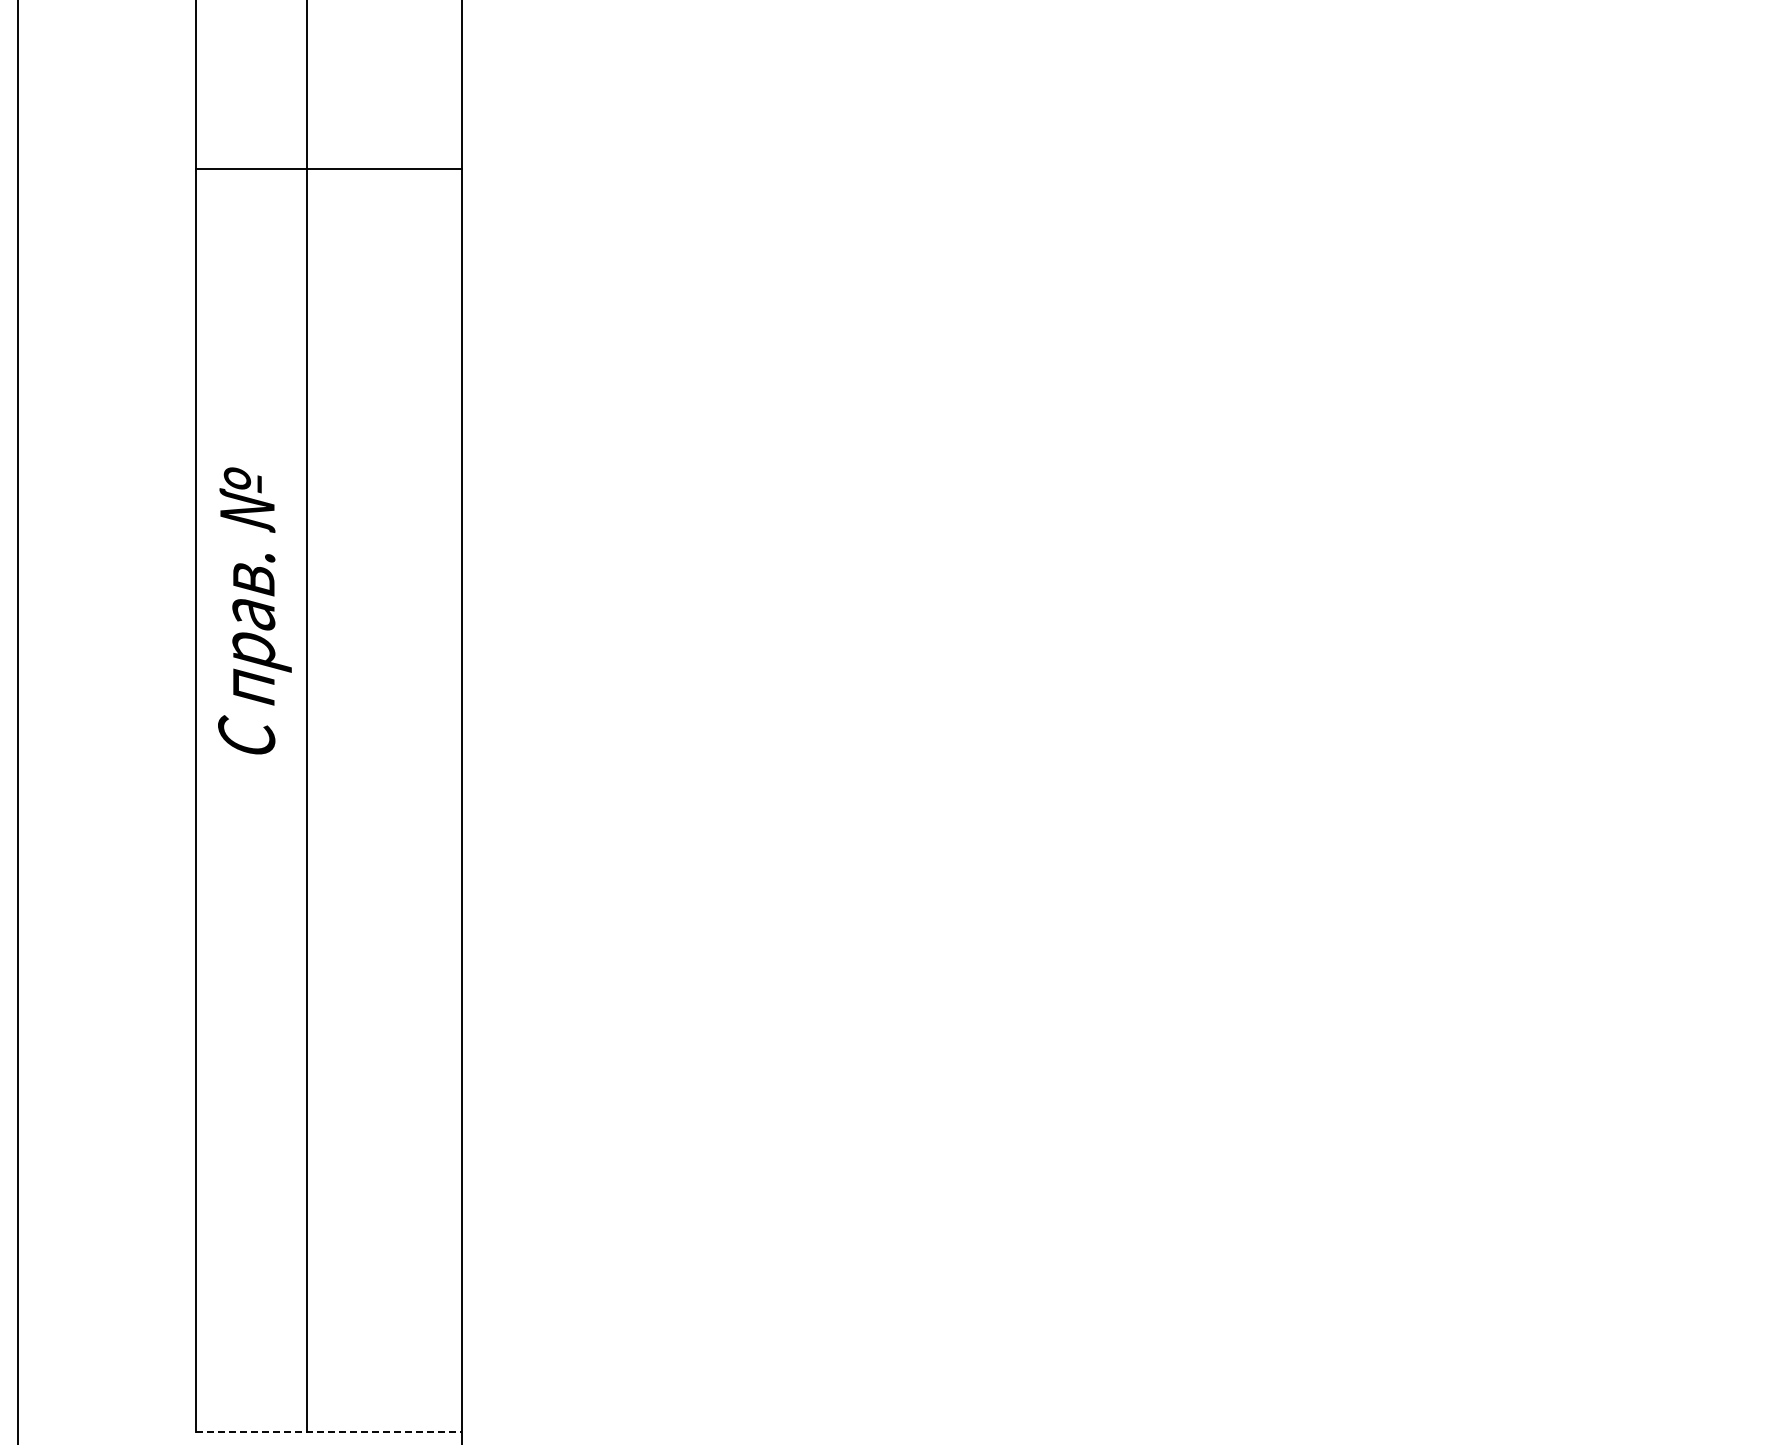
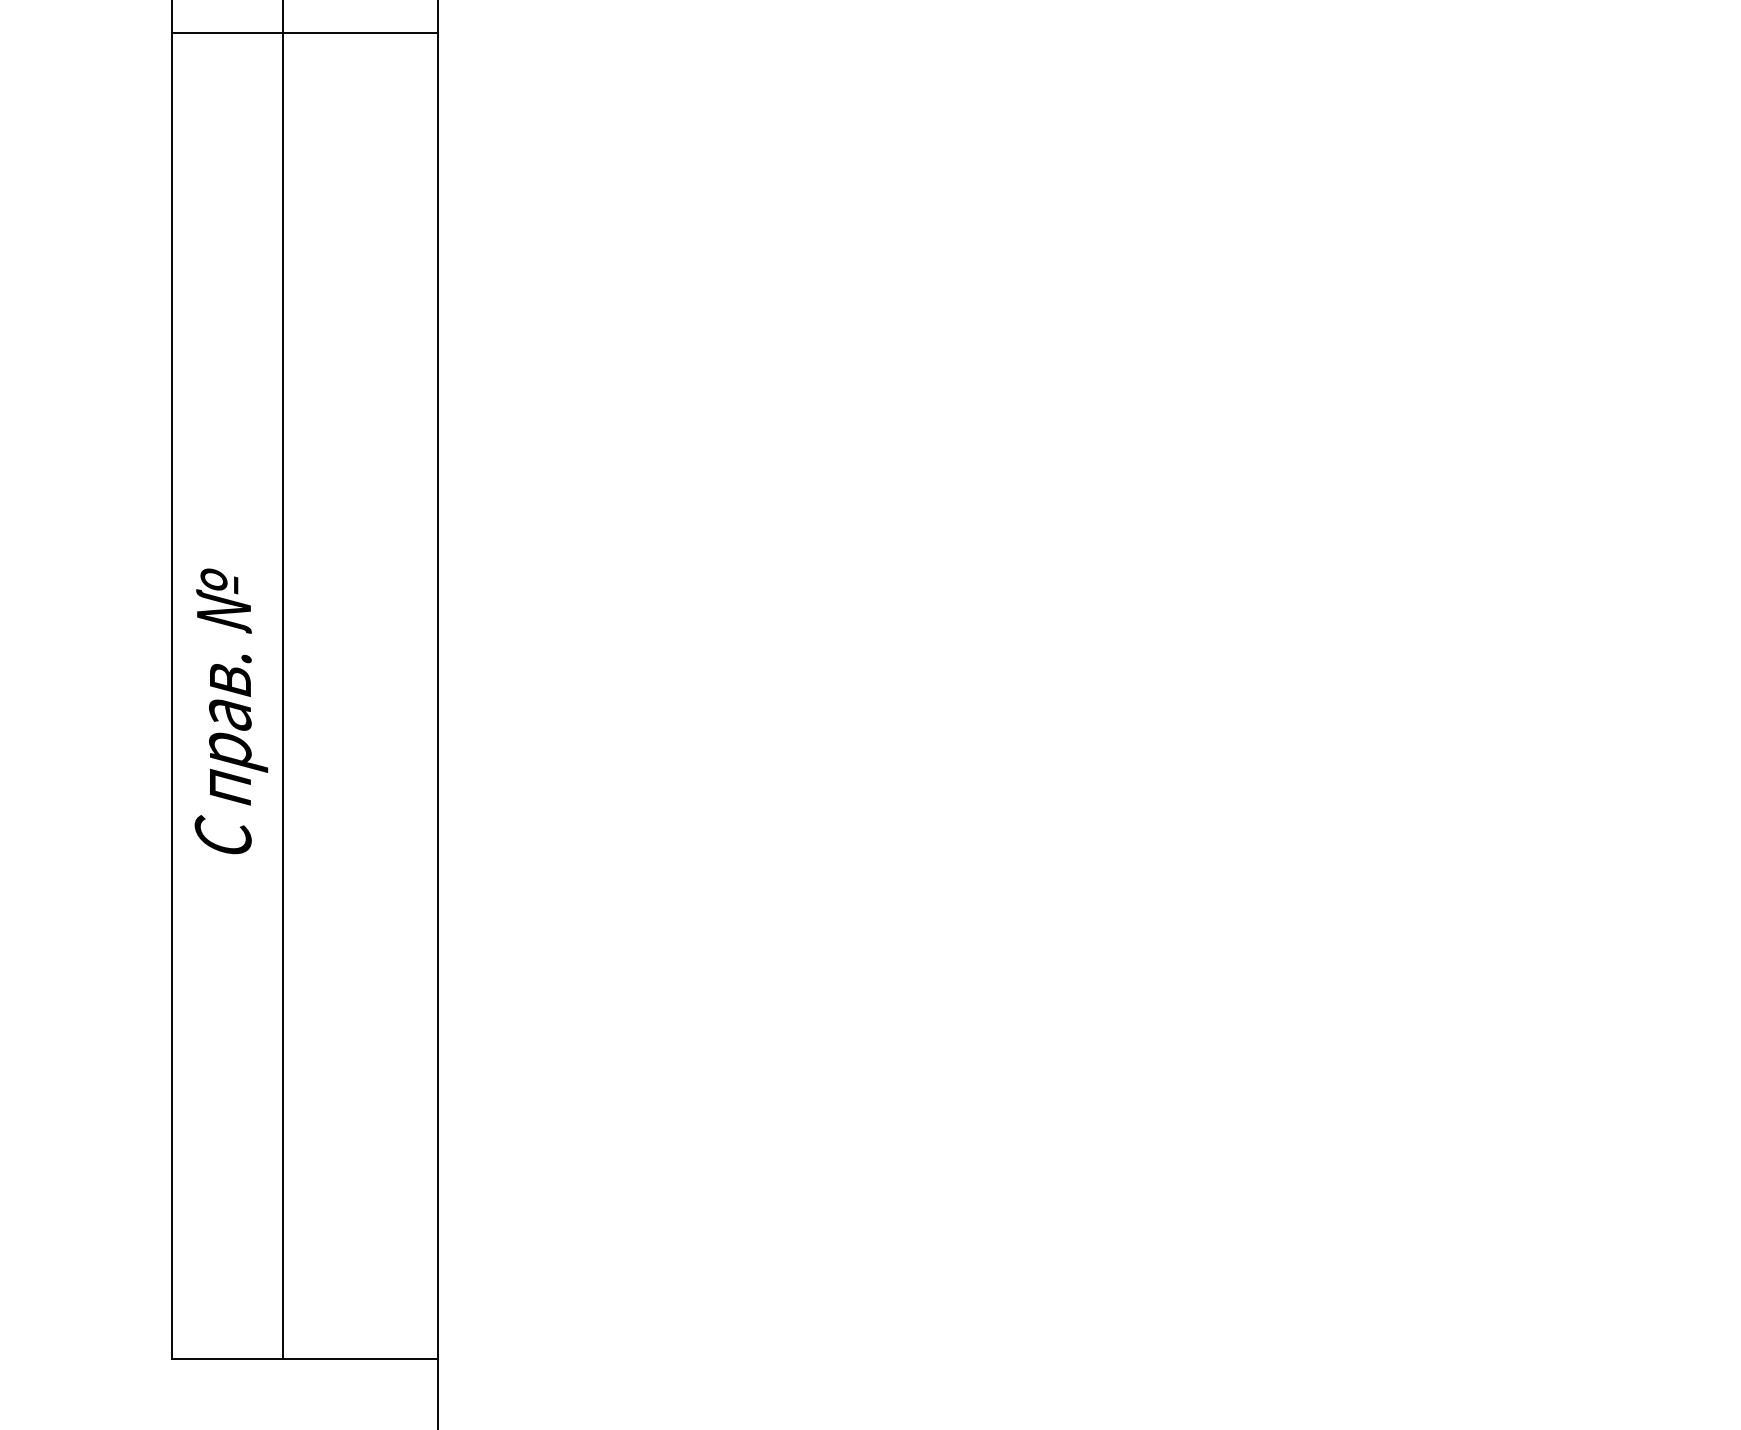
line: (328, 168) -> (304, 33), moved
text: (254, 610) -> (231, 710), moved
line: (329, 1432) -> (305, 1359), dashed -> solid

